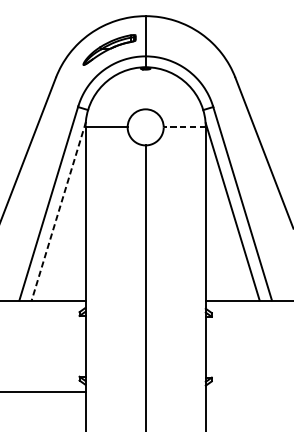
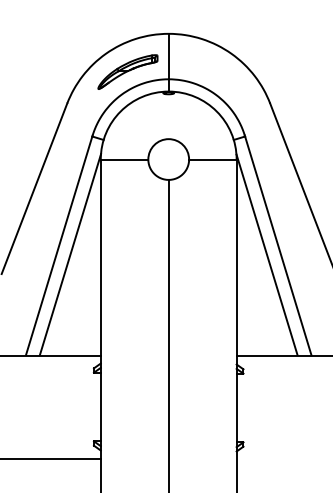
line: (184, 127) -> (212, 159), dashed -> solid
line: (58, 211) -> (70, 254), dashed -> solid

